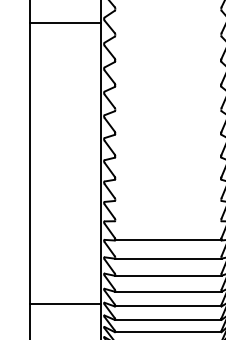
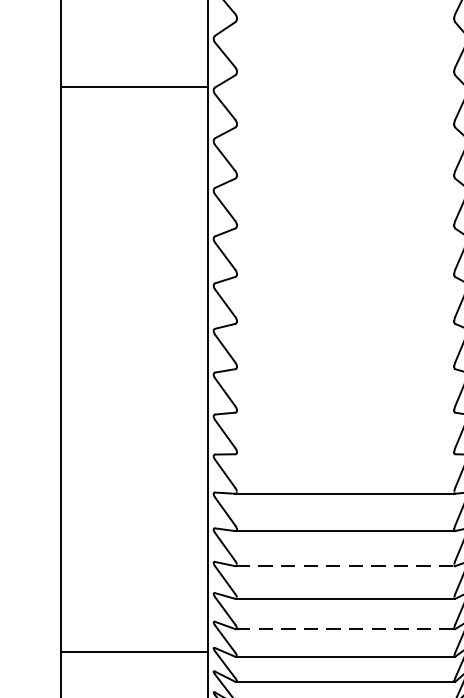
line: (65, 23) -> (134, 87), moved
line: (168, 275) -> (345, 565), solid -> dashed
line: (65, 303) -> (134, 651), moved
line: (168, 306) -> (345, 629), solid -> dashed

